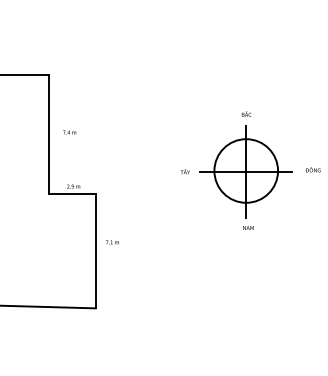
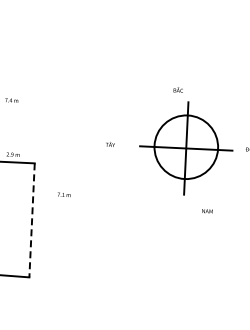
text: (246, 113) -> (178, 89), moved
text: (184, 171) -> (109, 144), moved
text: (248, 227) -> (207, 210), moved
text: (112, 242) -> (64, 195), moved
line: (95, 251) -> (31, 220), solid -> dashed

